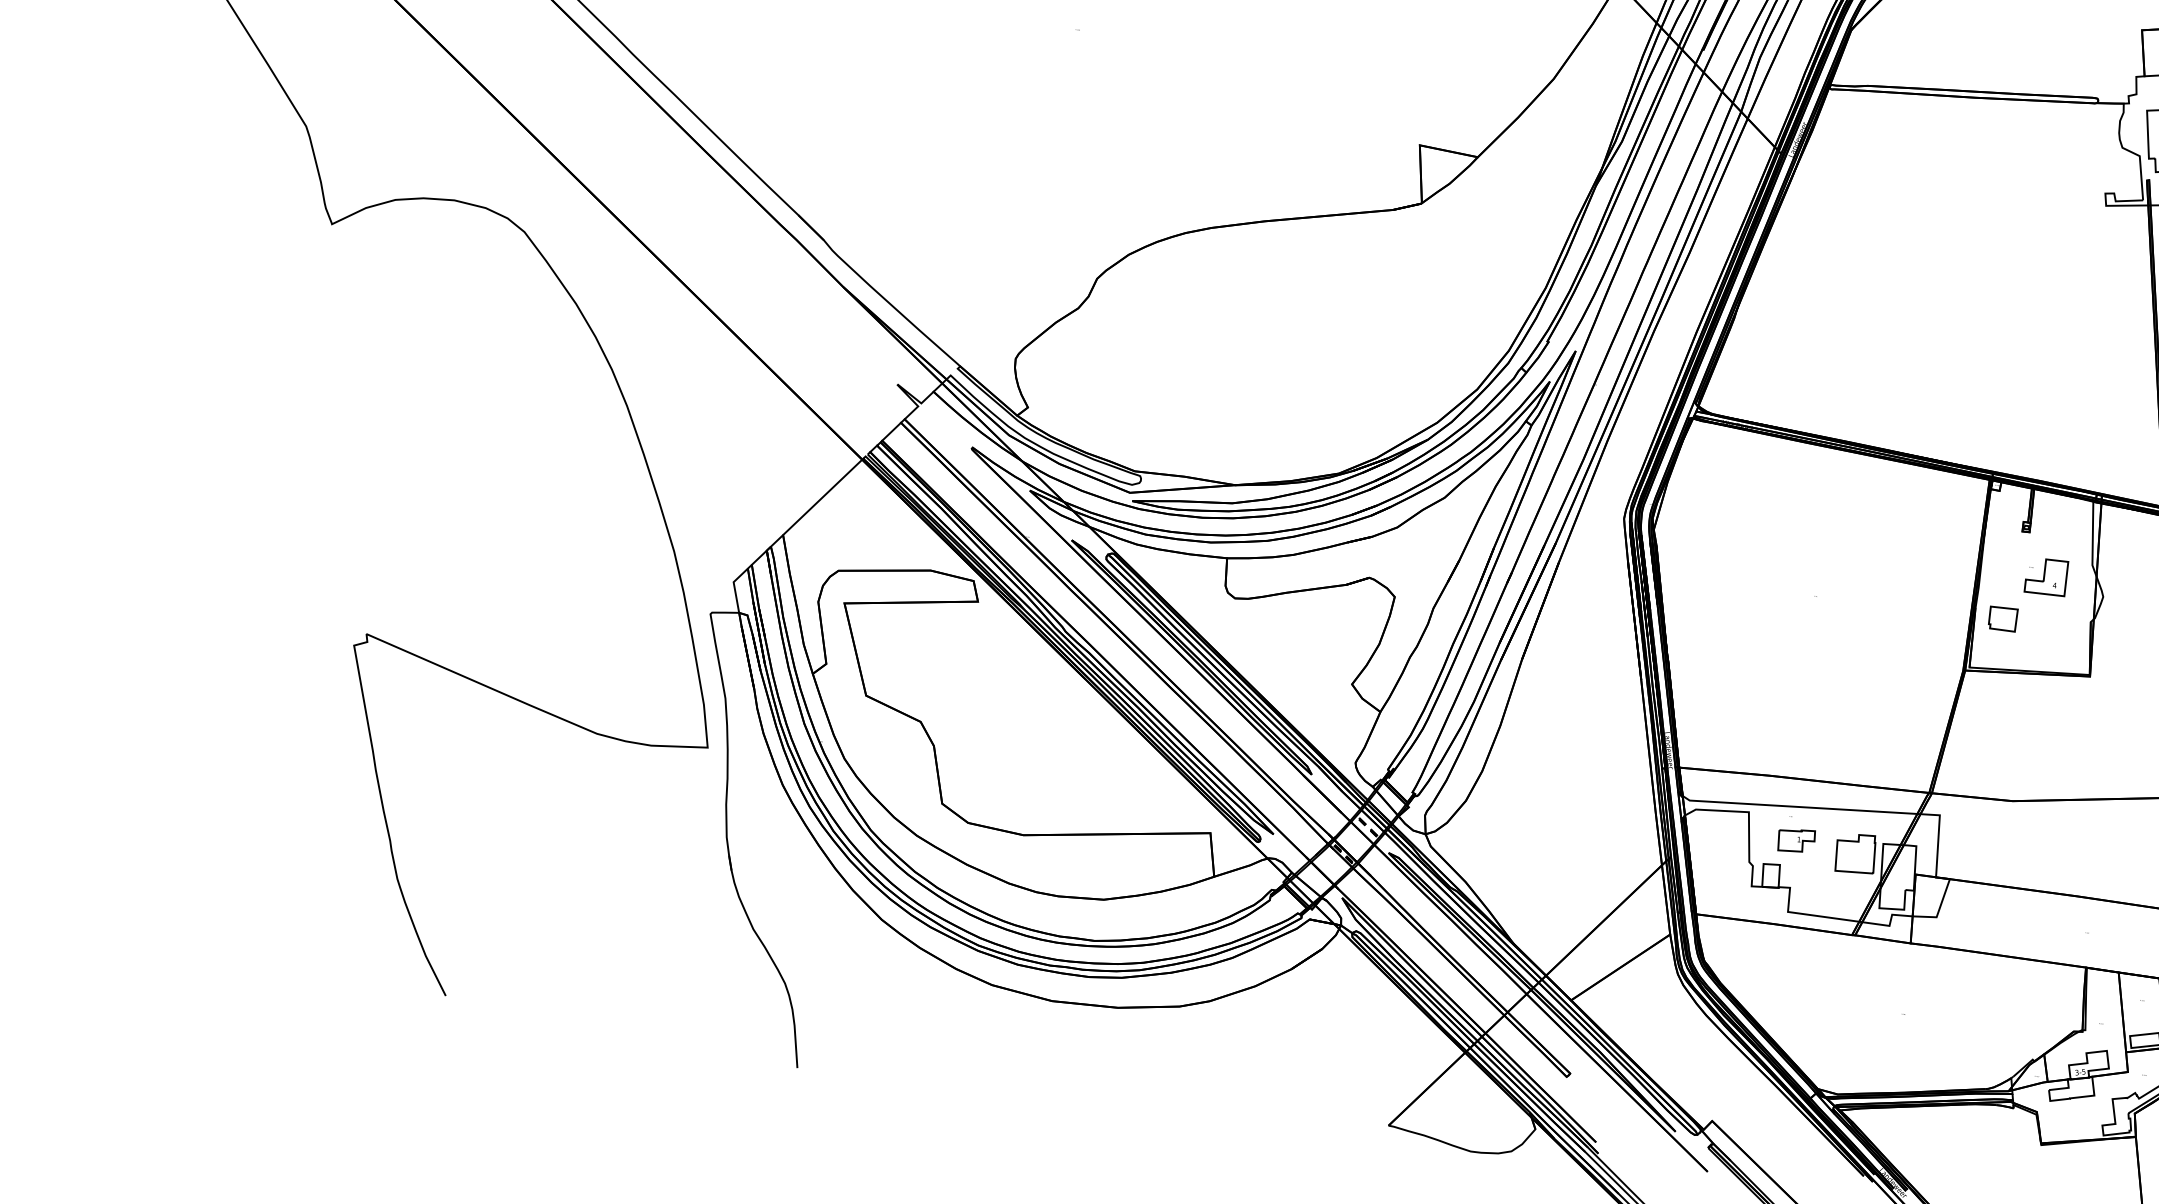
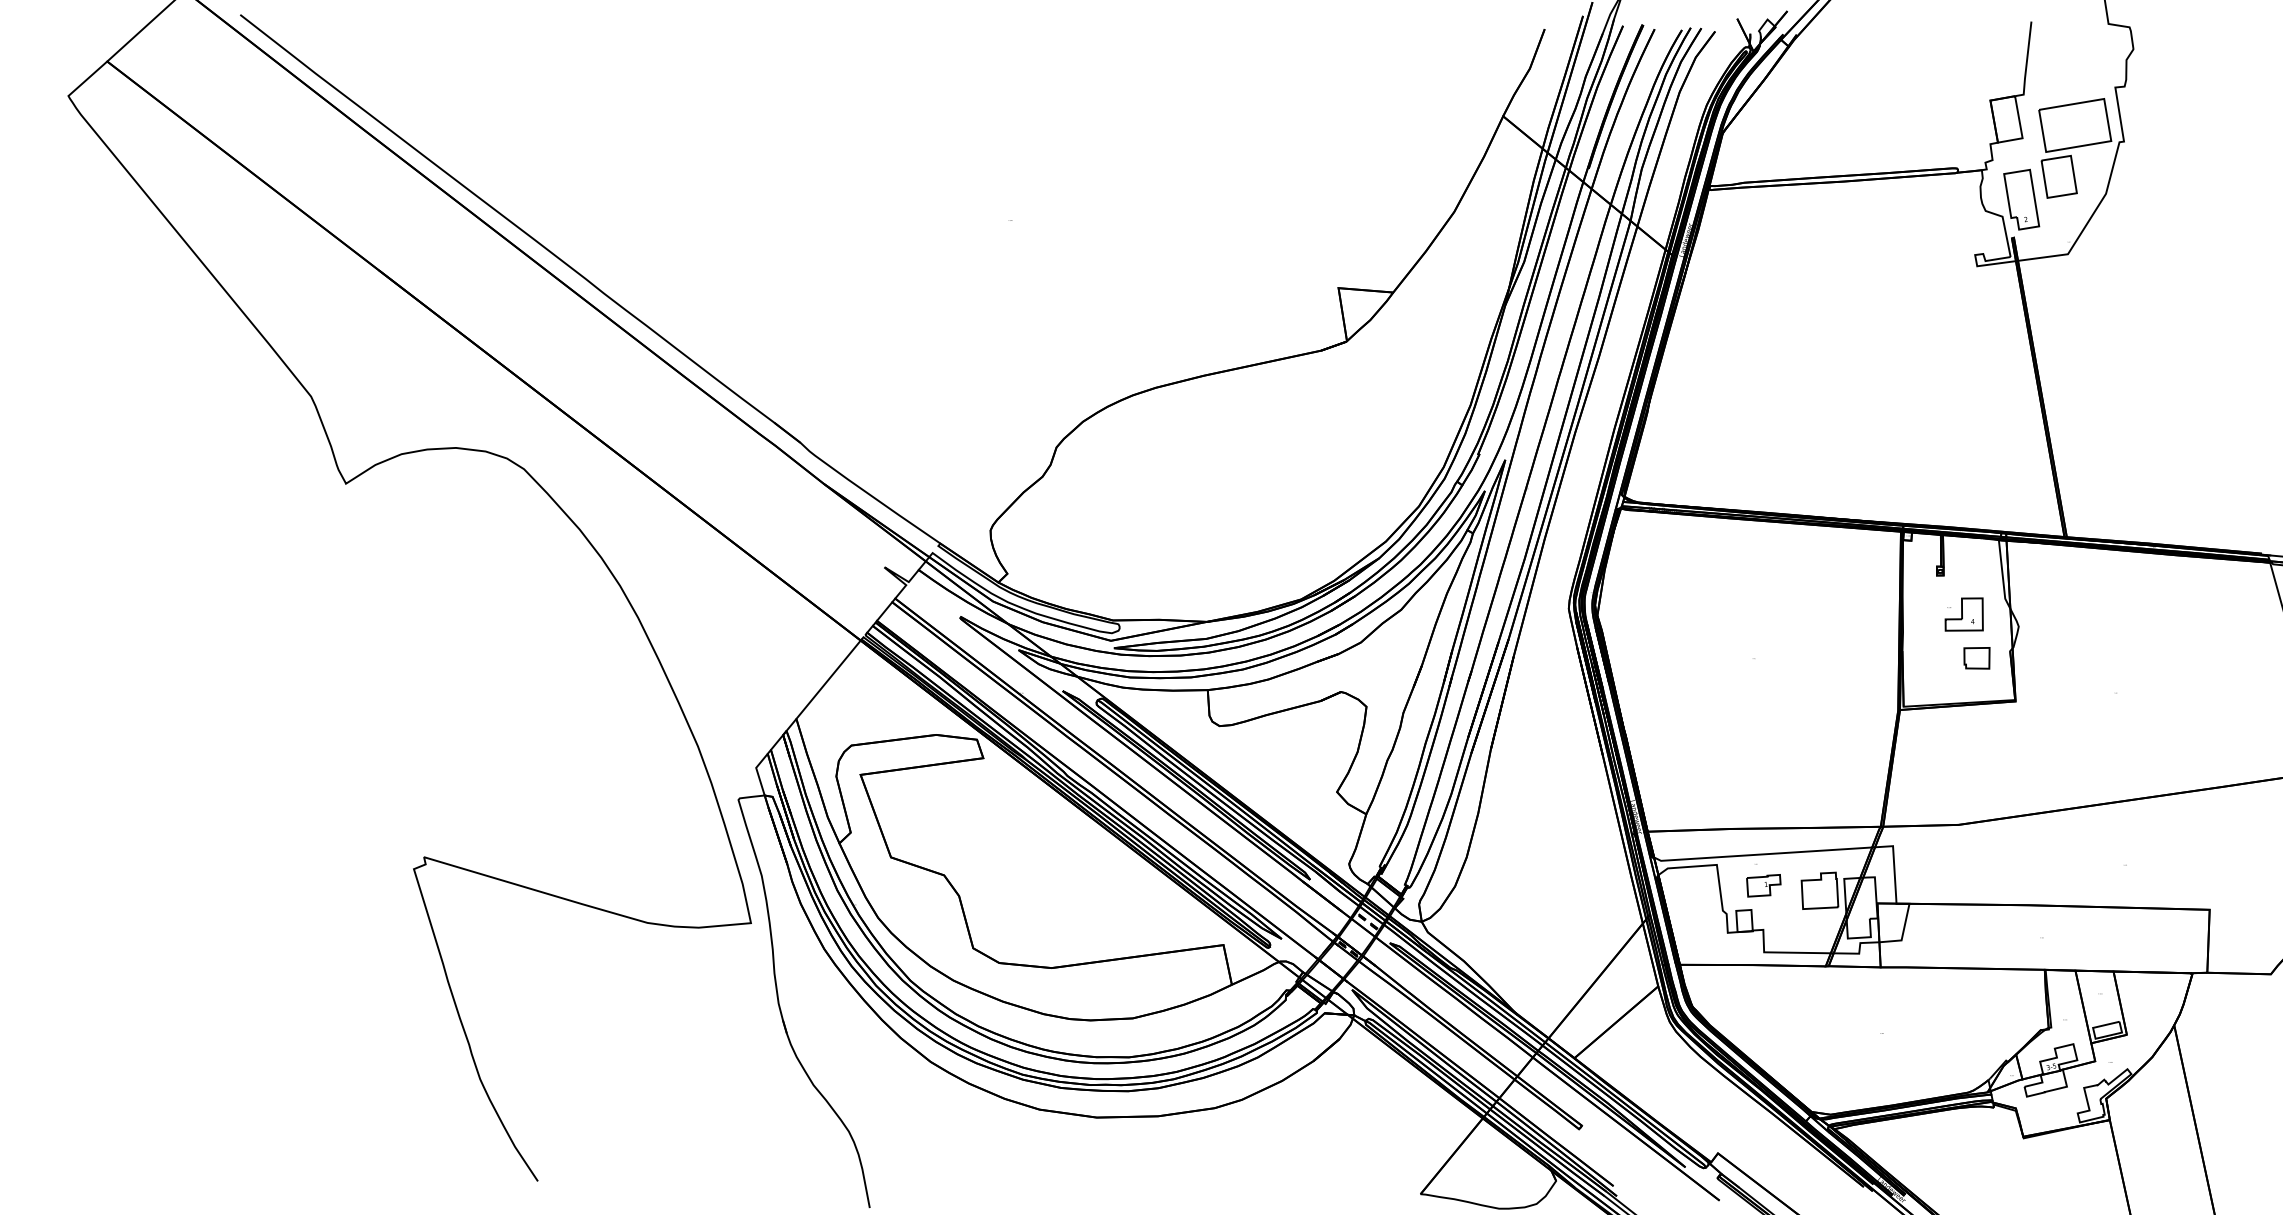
part: (2002, 619) -> (1976, 658), moved

